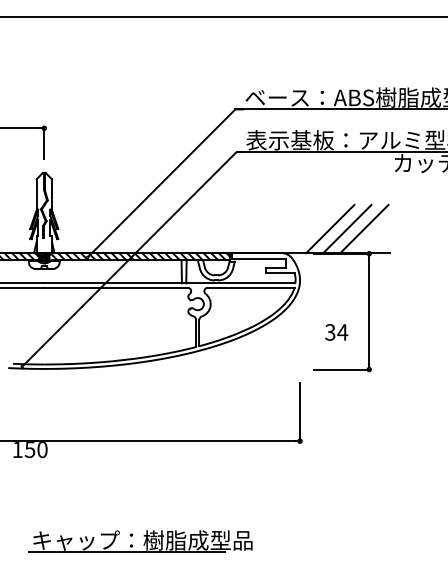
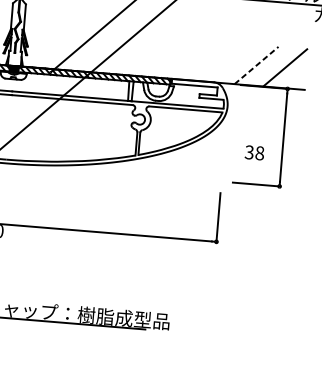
line: (330, 228) -> (256, 65), solid -> dashed
line: (347, 228) -> (271, 66), removed
text: (342, 332) -> (259, 153), 34 -> 38

